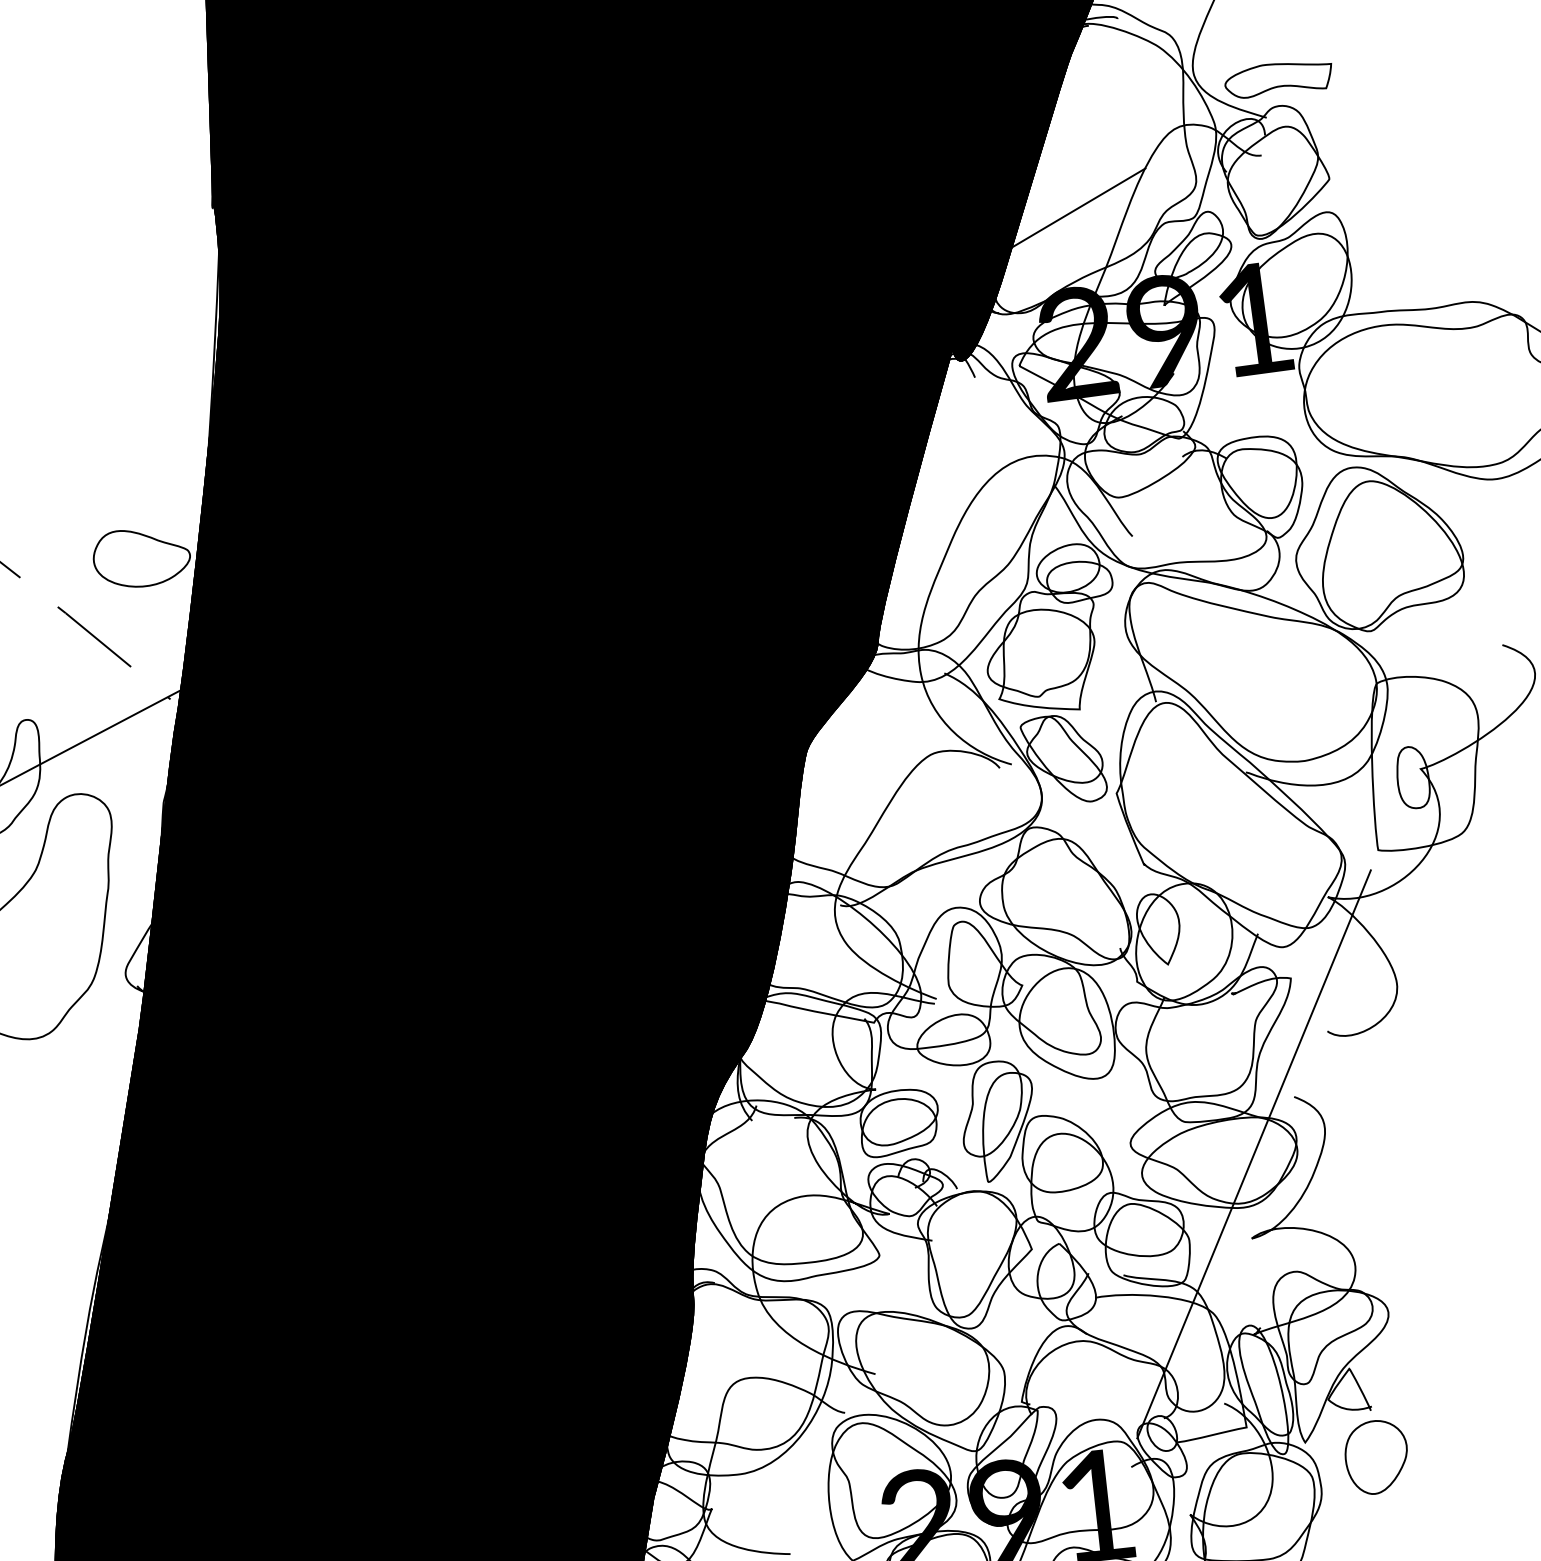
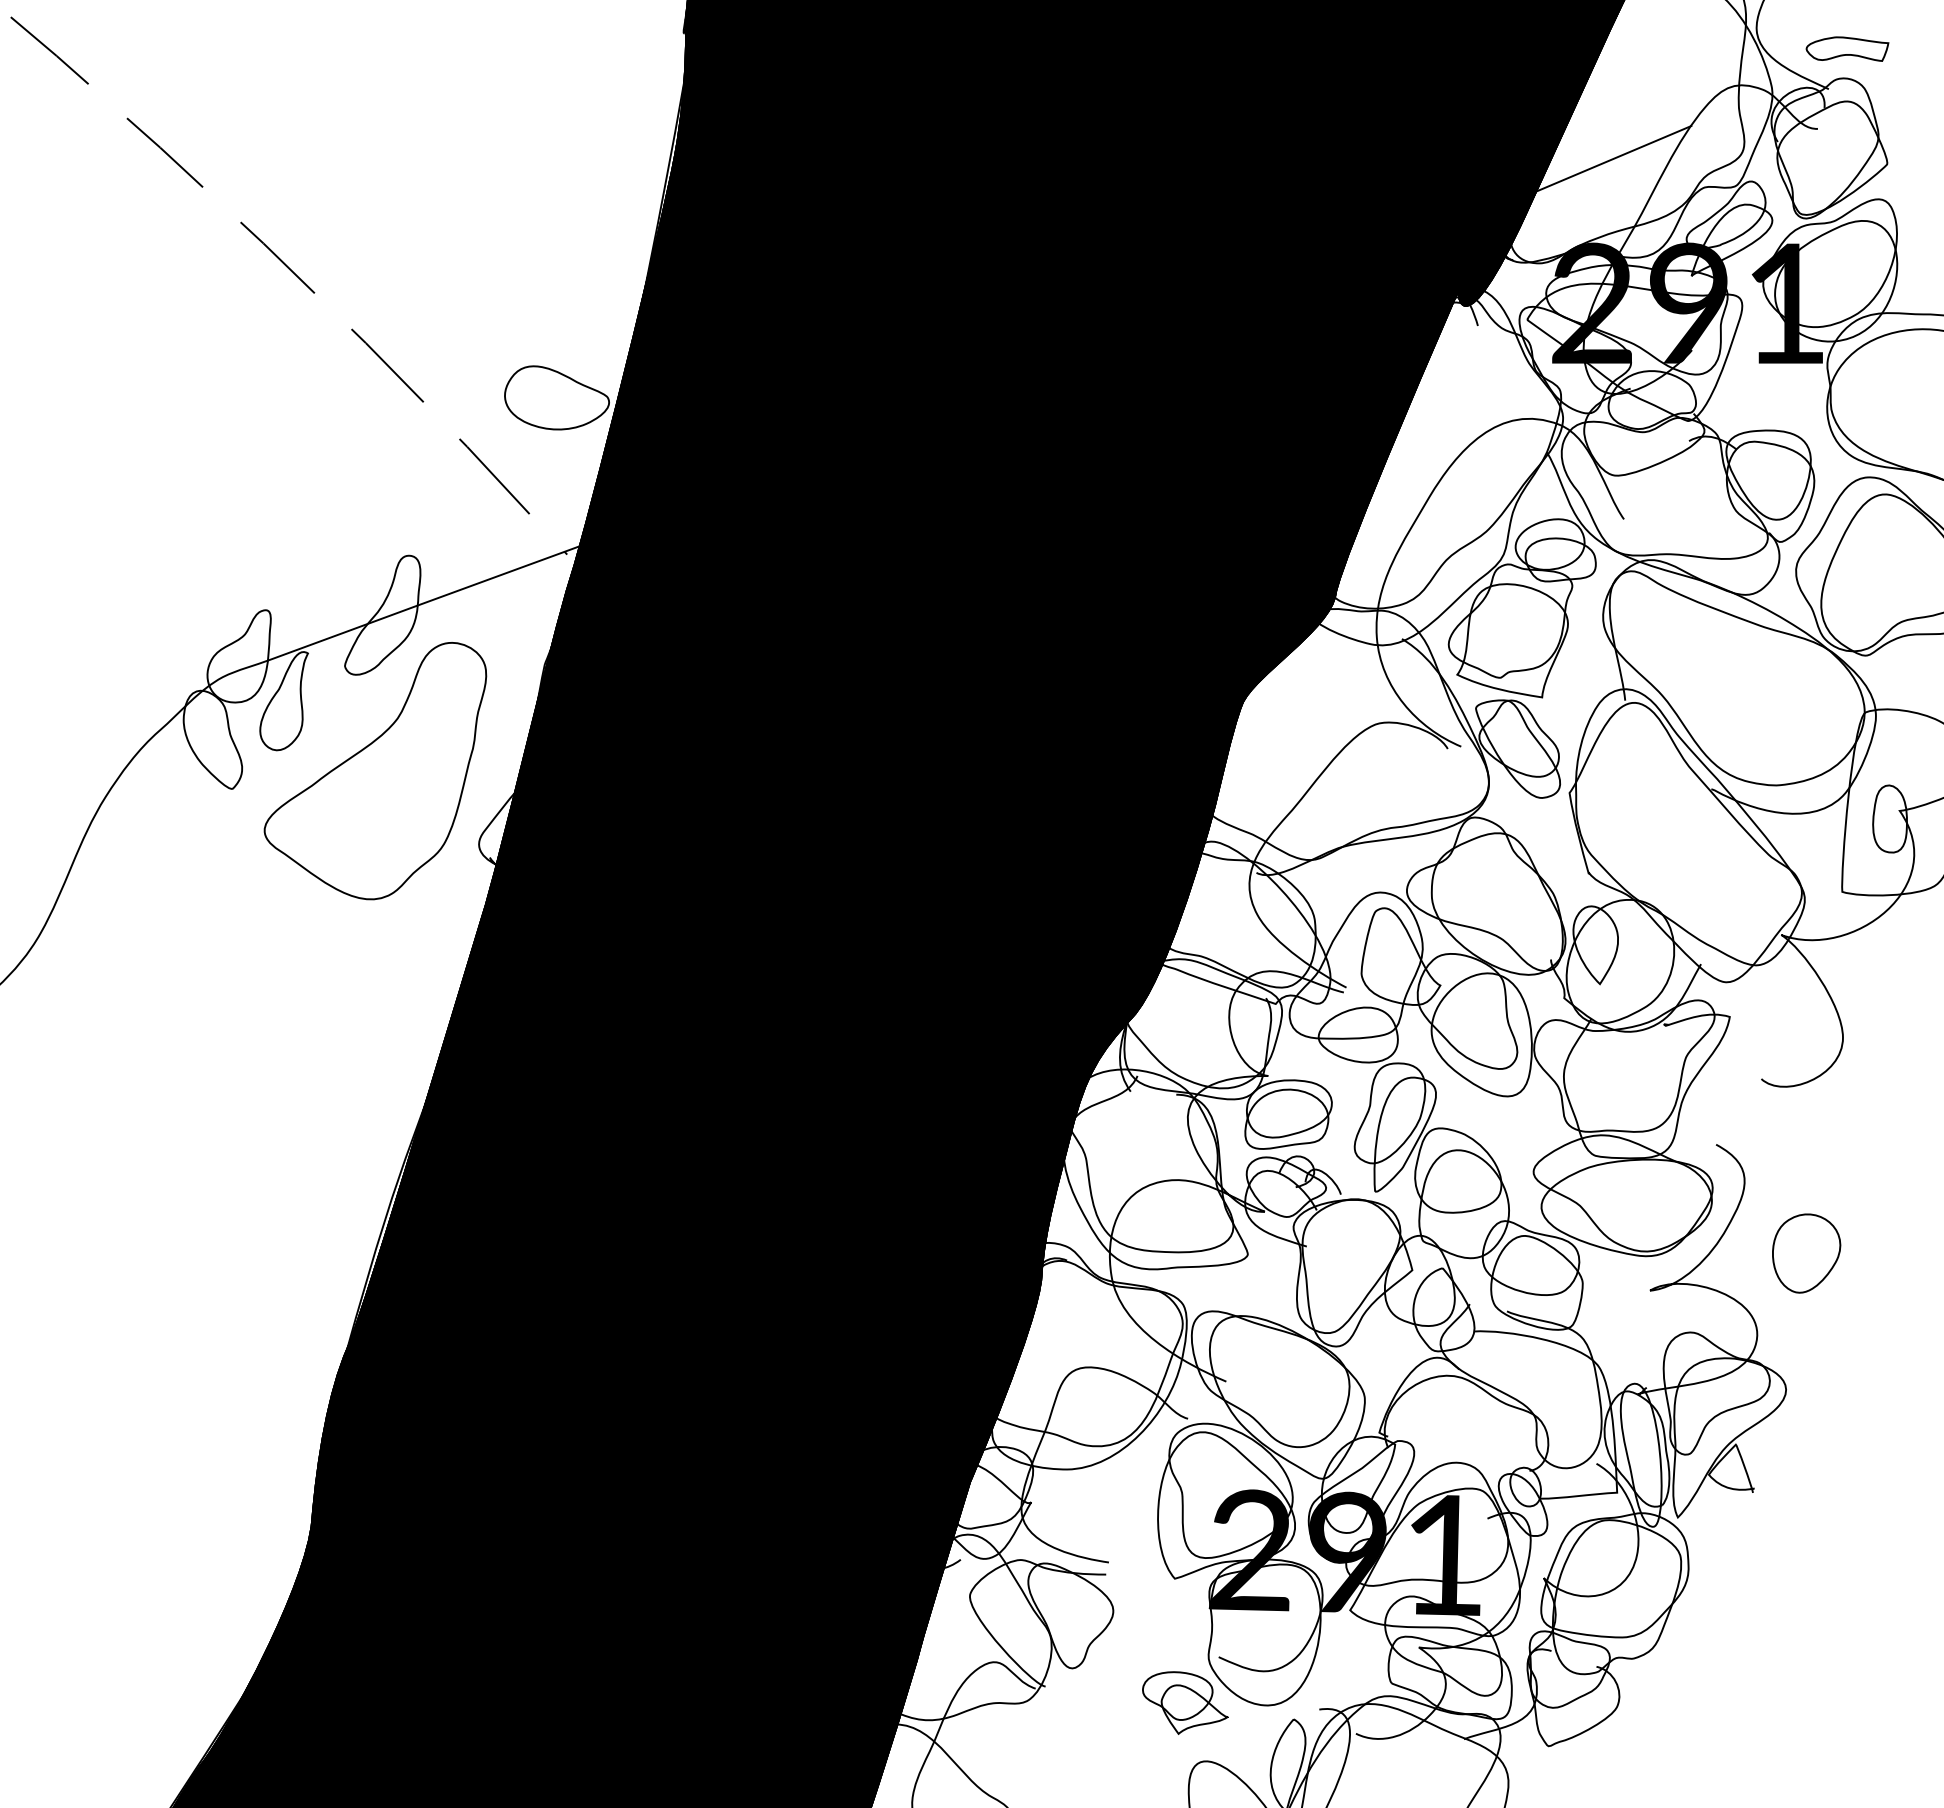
part: (1278, 78) -> (1847, 48), size x0.7
line: (1253, 1154) -> (1664, 1200), removed
part: (1376, 1457) -> (1806, 1253), moved

